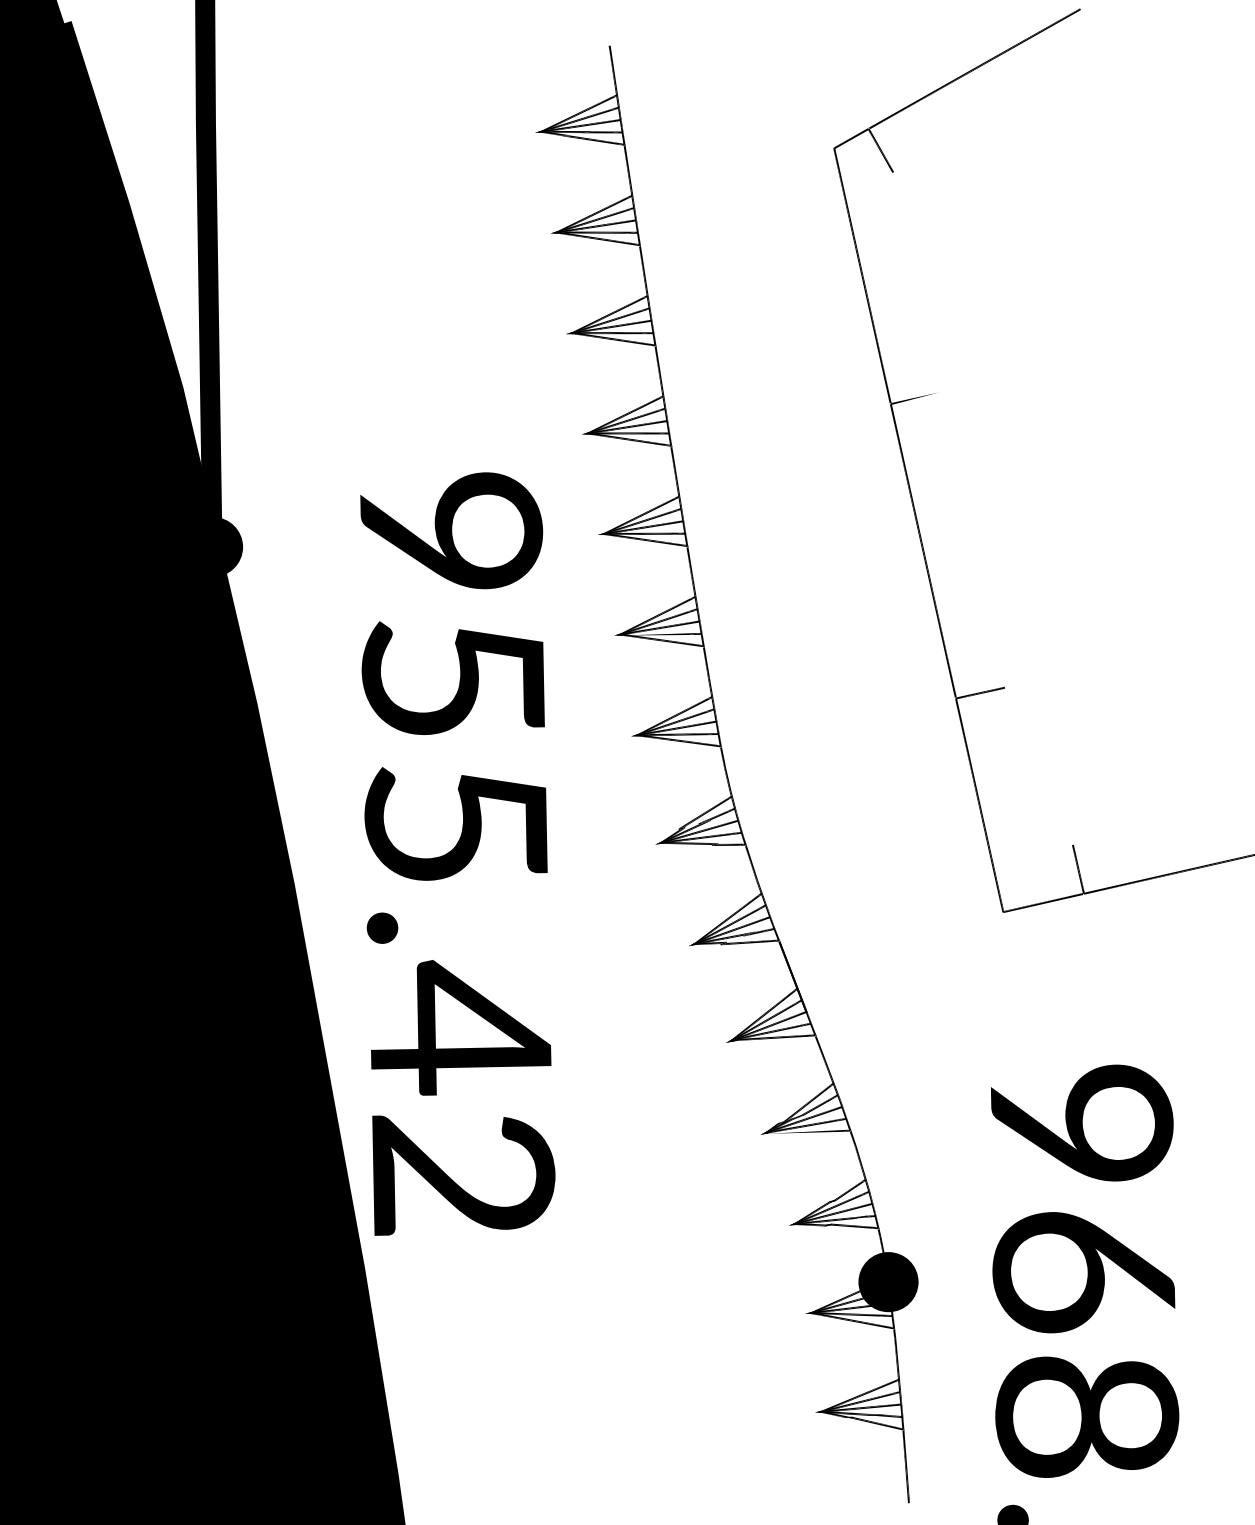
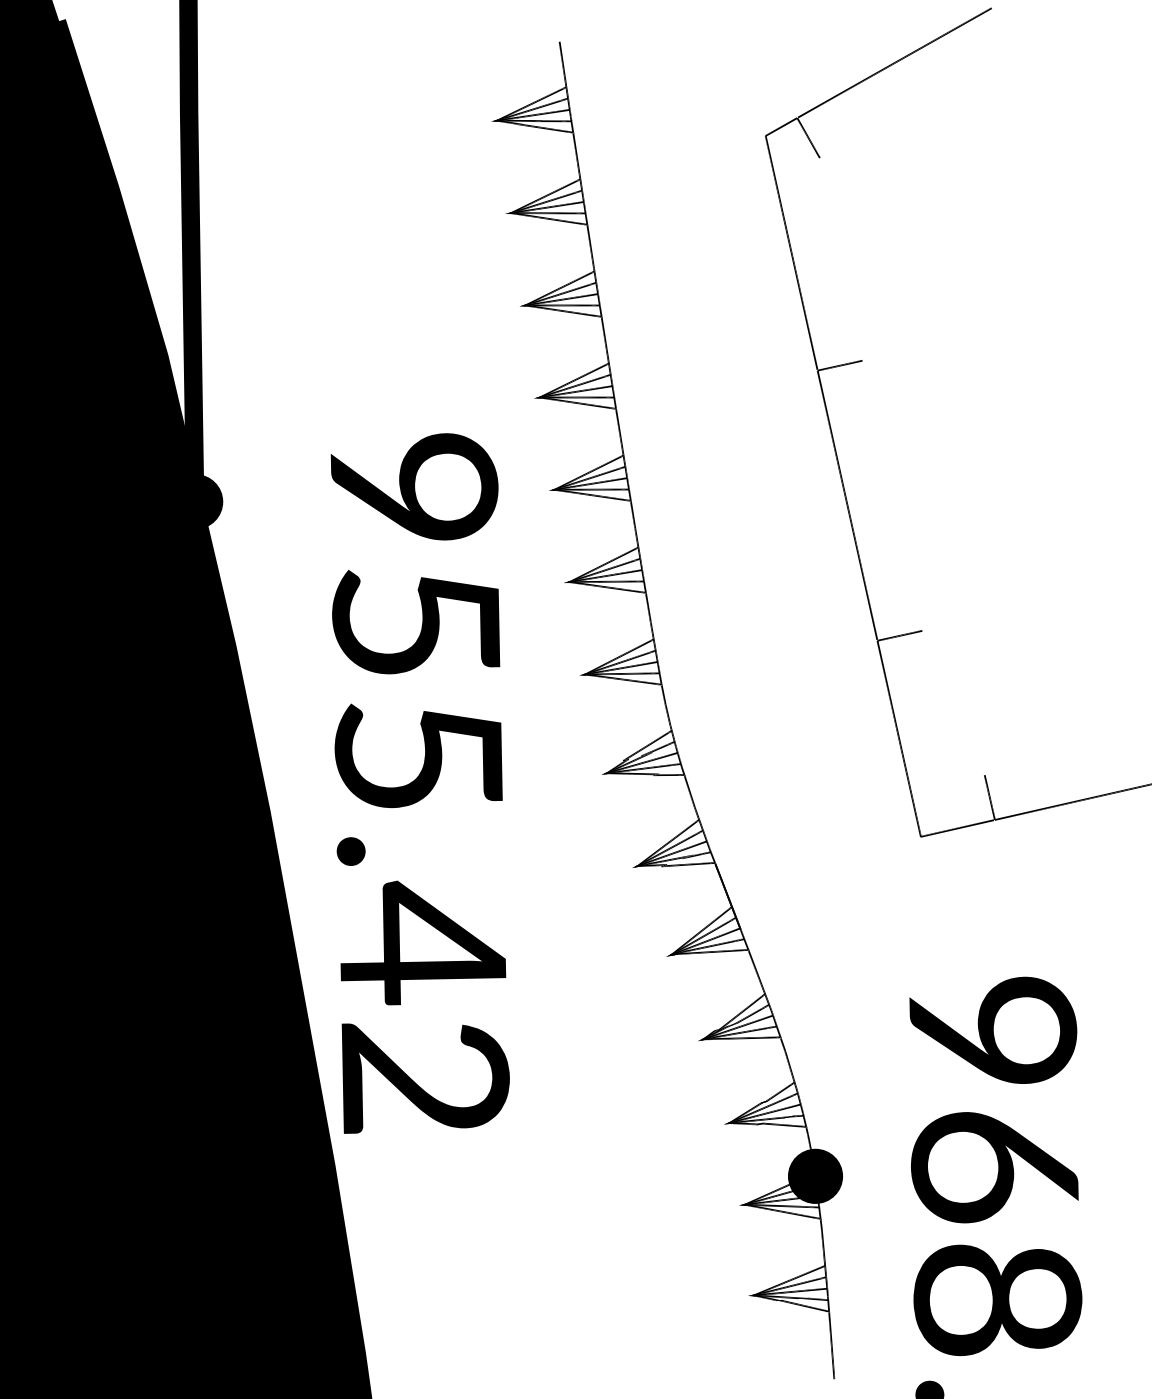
fill: (915, 398) -> (840, 365), added
fill: (660, 633) -> (606, 581), added
fill: (808, 1131) -> (742, 1038), added

